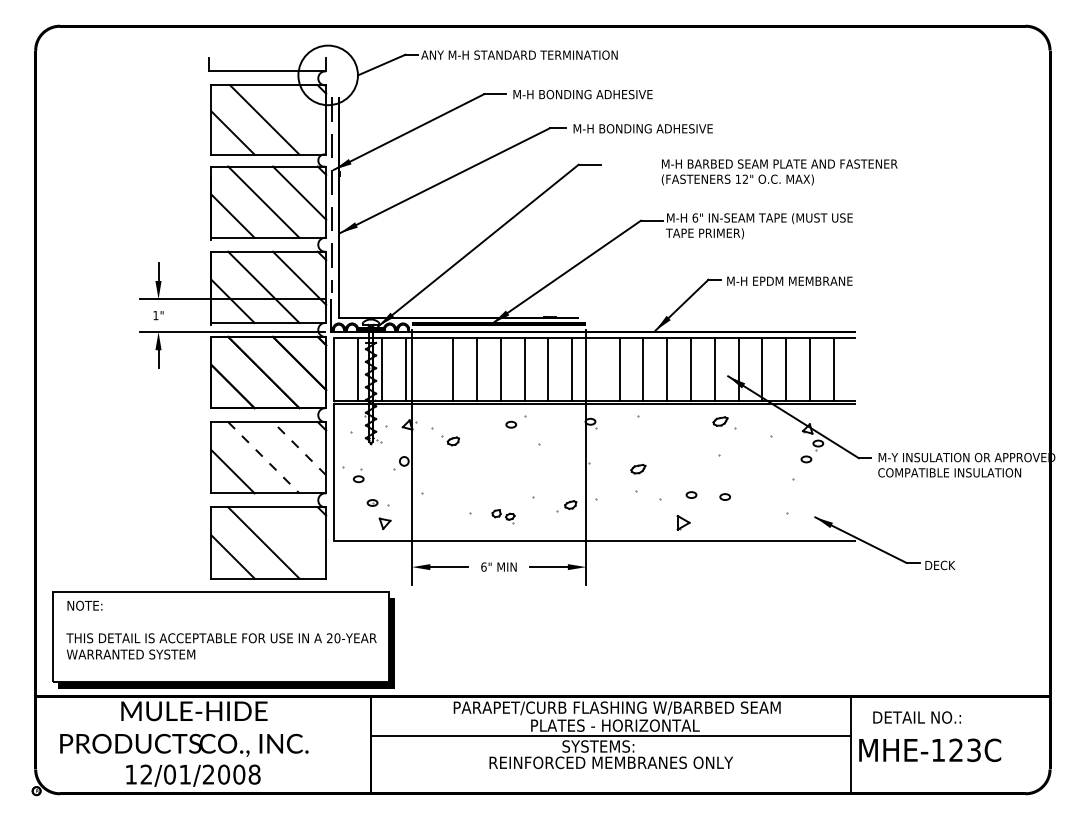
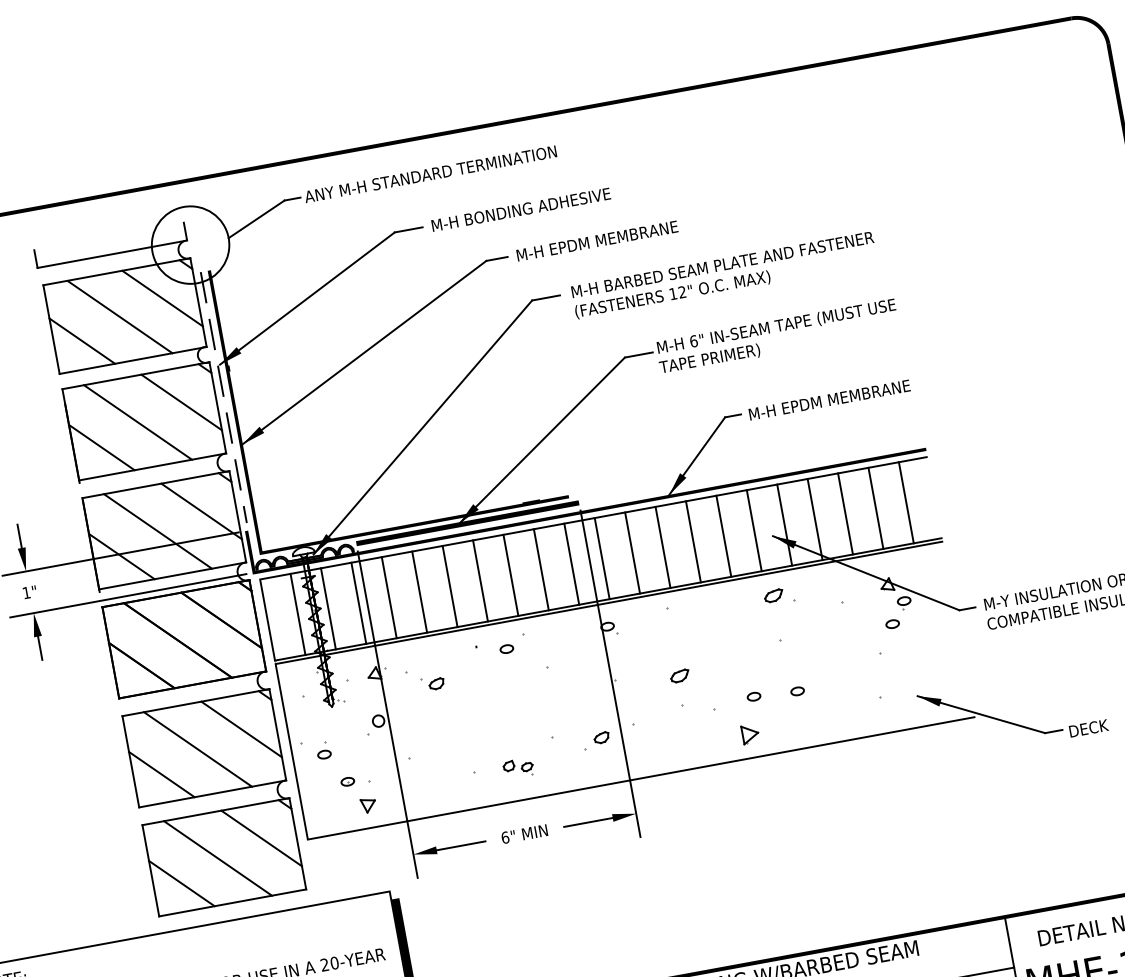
line: (299, 111) -> (162, 298), added
text: (657, 128) -> (624, 235), M-H BONDING ADHESIVE -> M-H EPDM MEMBRANE
text: (779, 172) -> (724, 275), moved
line: (429, 369) -> (389, 597), added
line: (595, 369) -> (601, 558), added
line: (299, 448) -> (241, 729), dashed -> solid
line: (264, 458) -> (199, 750), dashed -> solid
line: (299, 533) -> (261, 837), added

